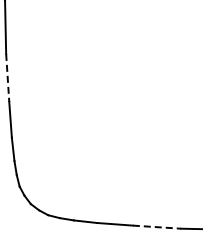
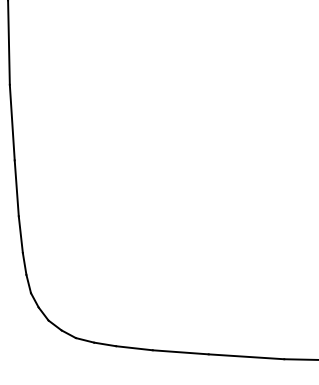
line: (7, 78) -> (11, 123), dashed -> solid
line: (157, 227) -> (247, 357), dashed -> solid

